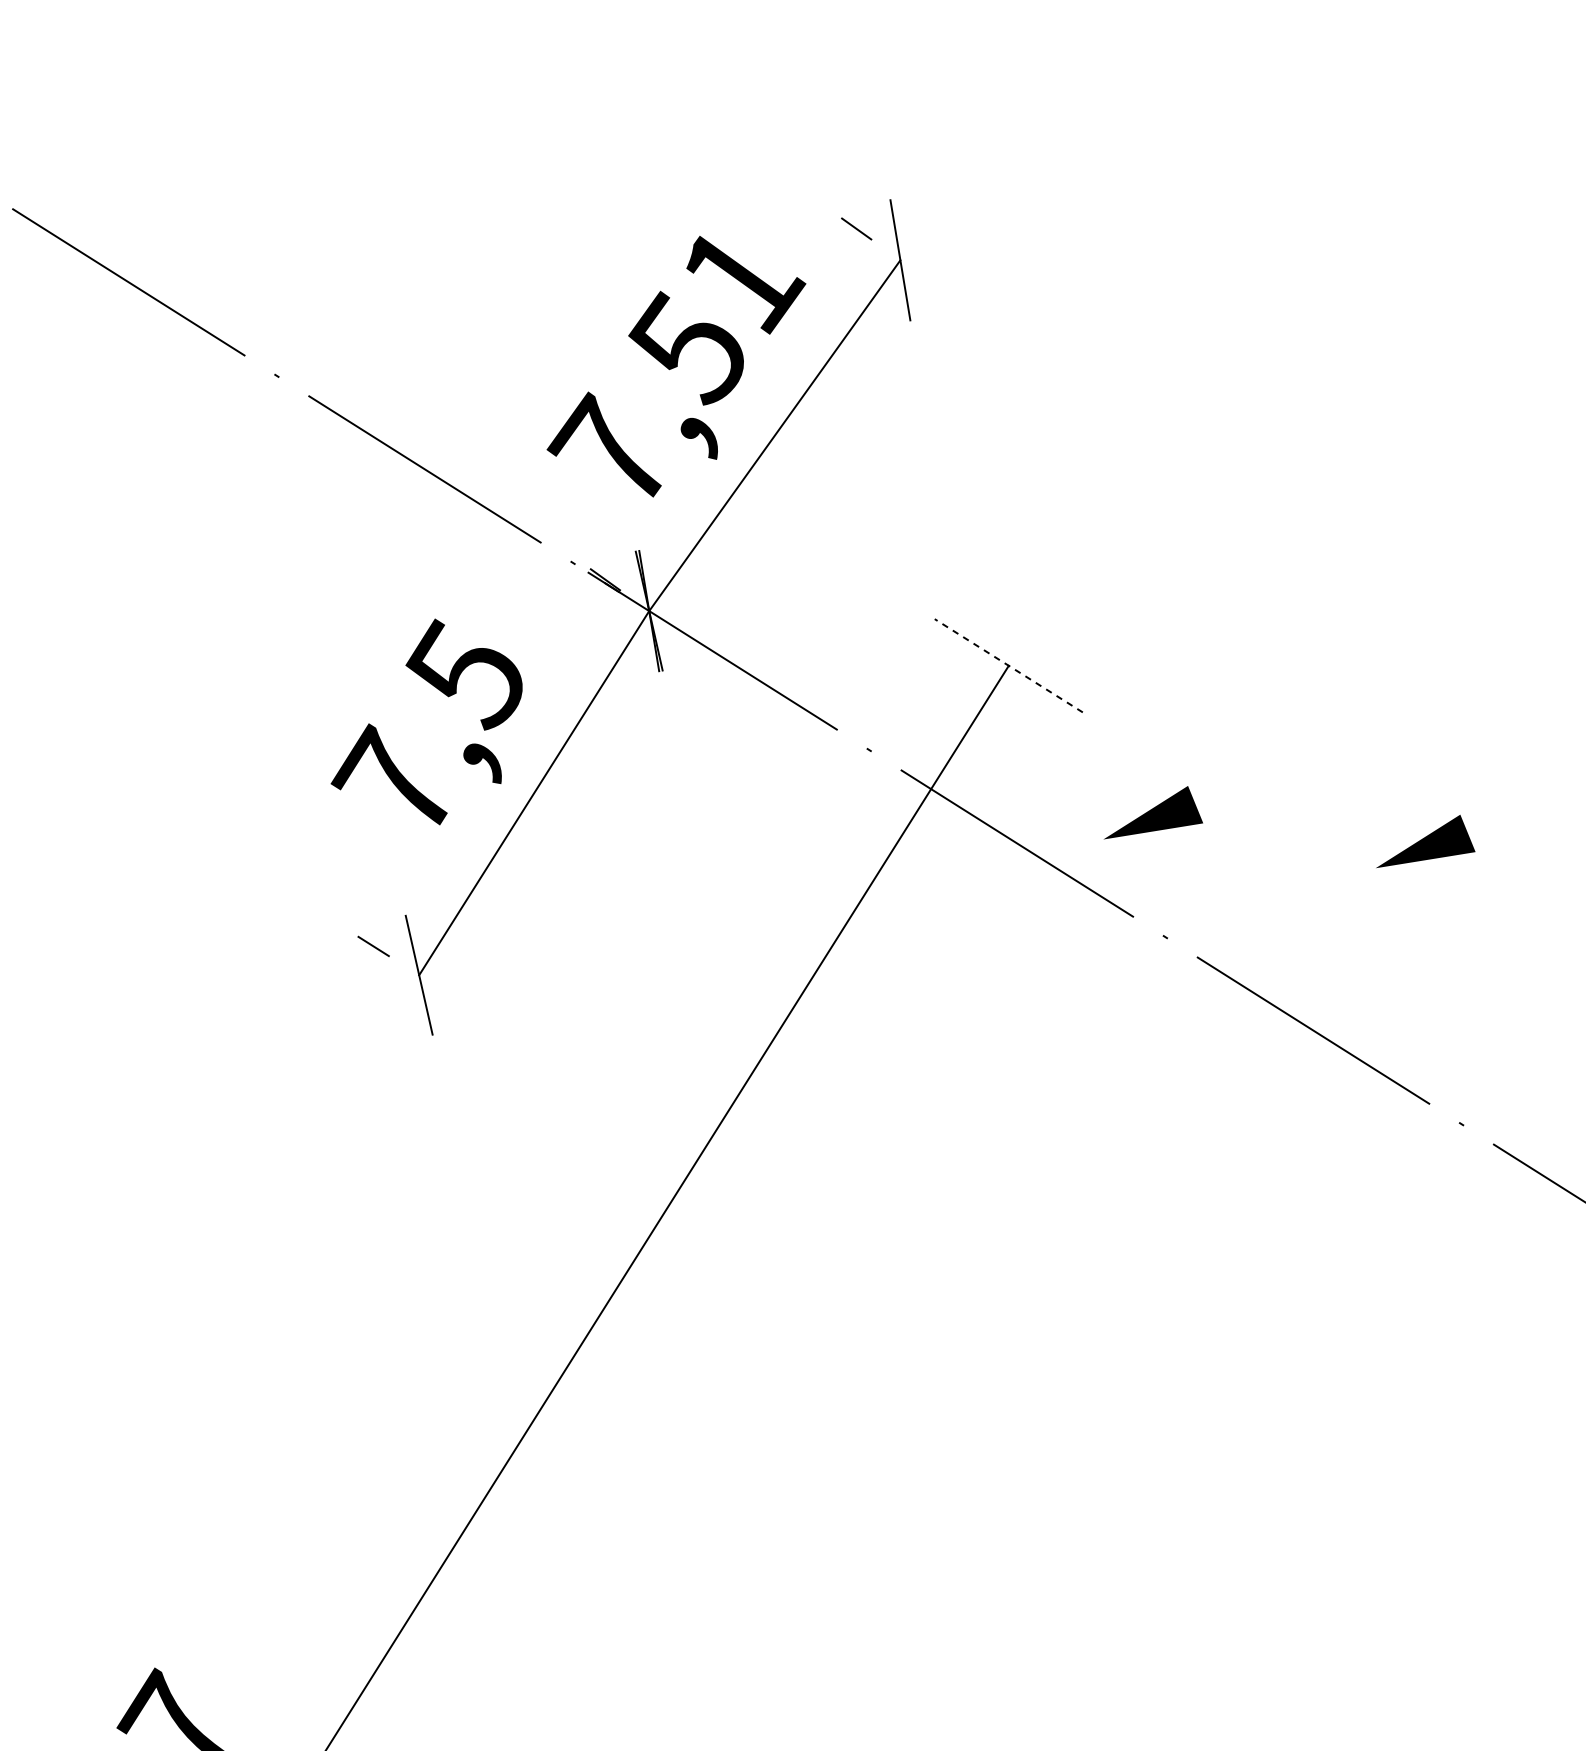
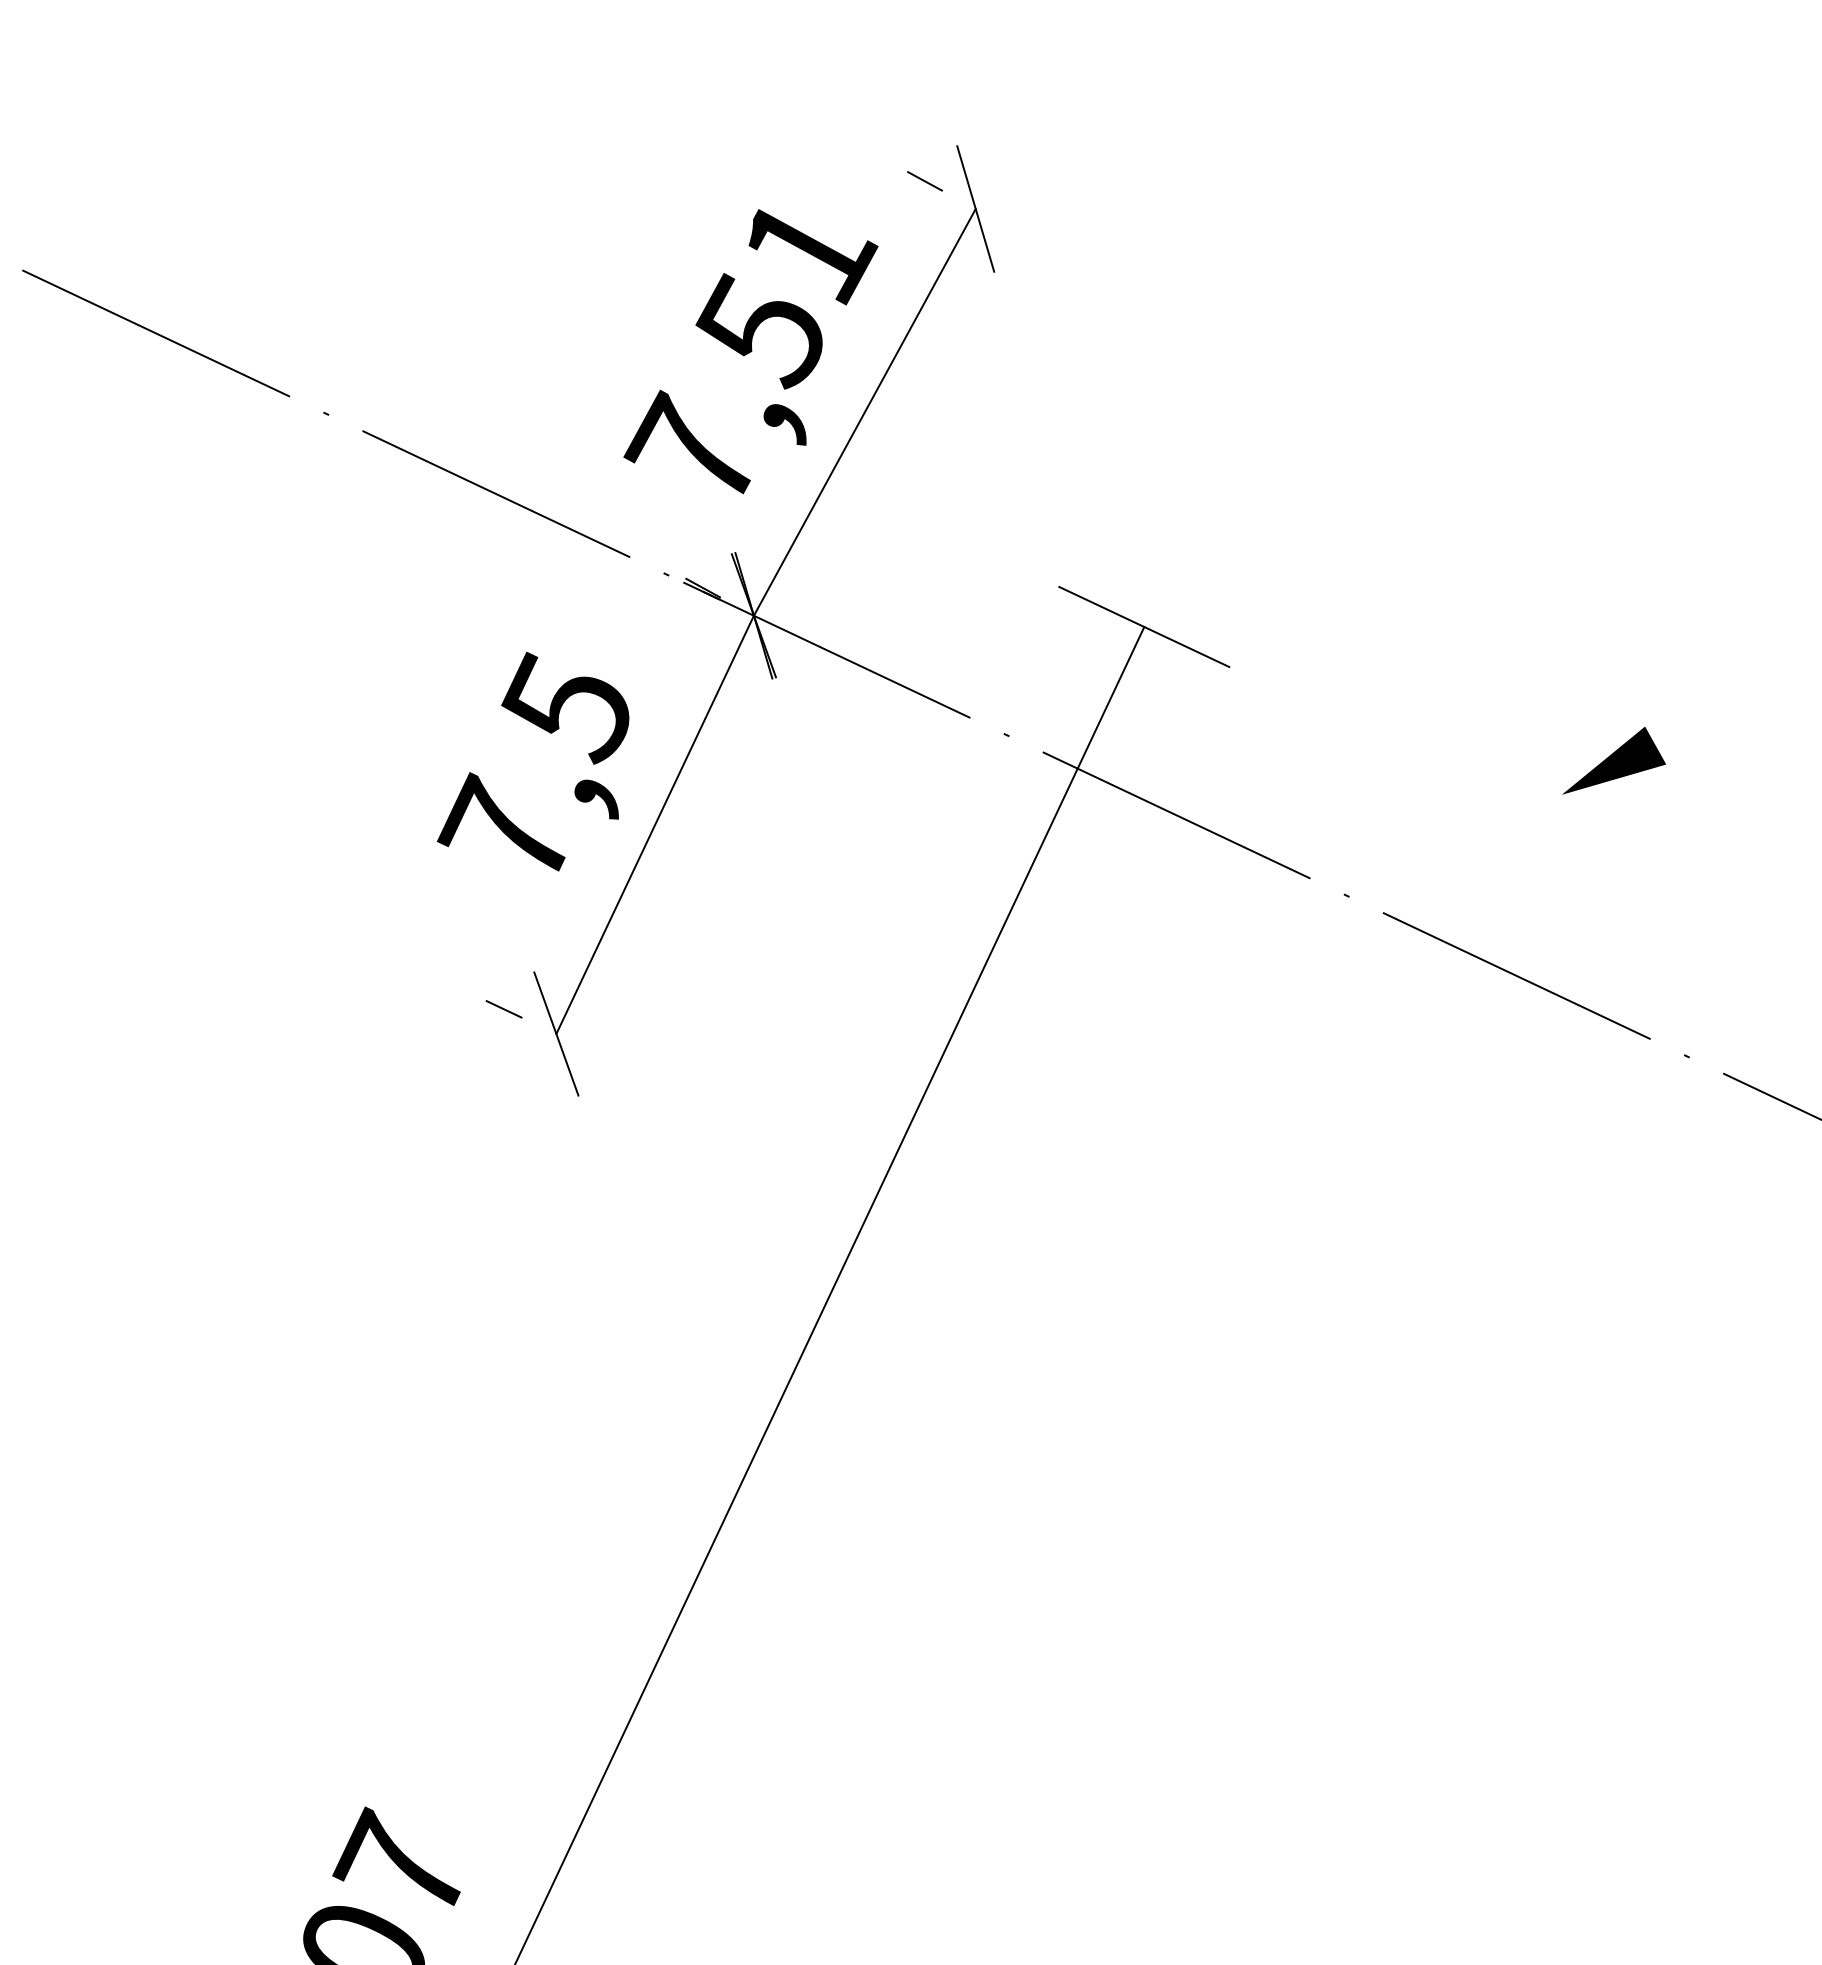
line: (1008, 666) -> (1144, 627), dashed -> solid
part: (1154, 813) -> (1319, 765), removed

